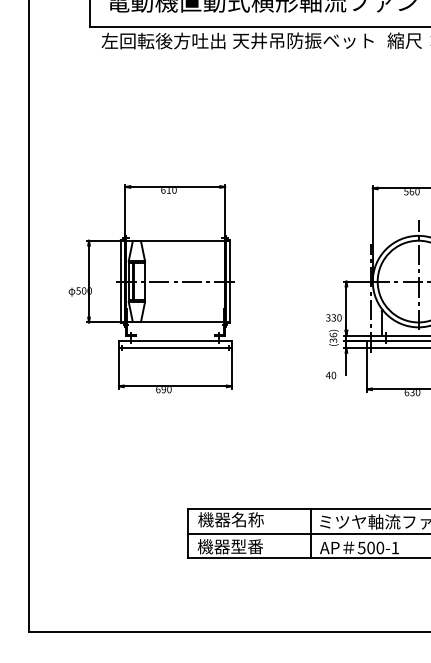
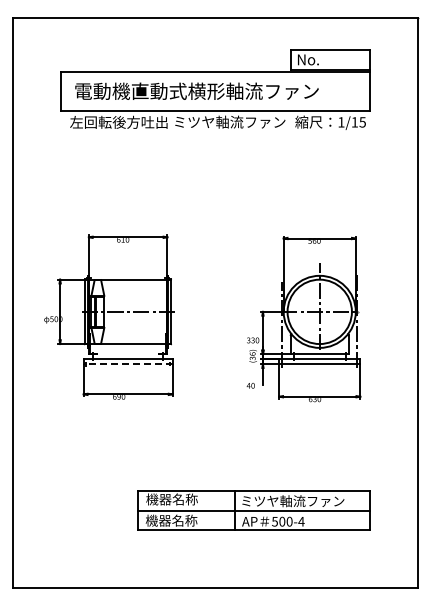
text: (303, 39) -> (229, 121), 天井吊防振ベット -> ミツヤ軸流ファン
line: (174, 348) -> (127, 364), solid -> dashed
text: (246, 546) -> (184, 520), 機器型番 -> 機器名称
text: (395, 547) -> (301, 521), 500-1 -> 500-4

